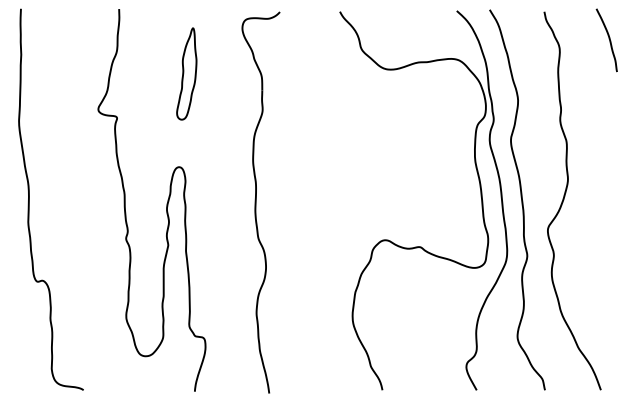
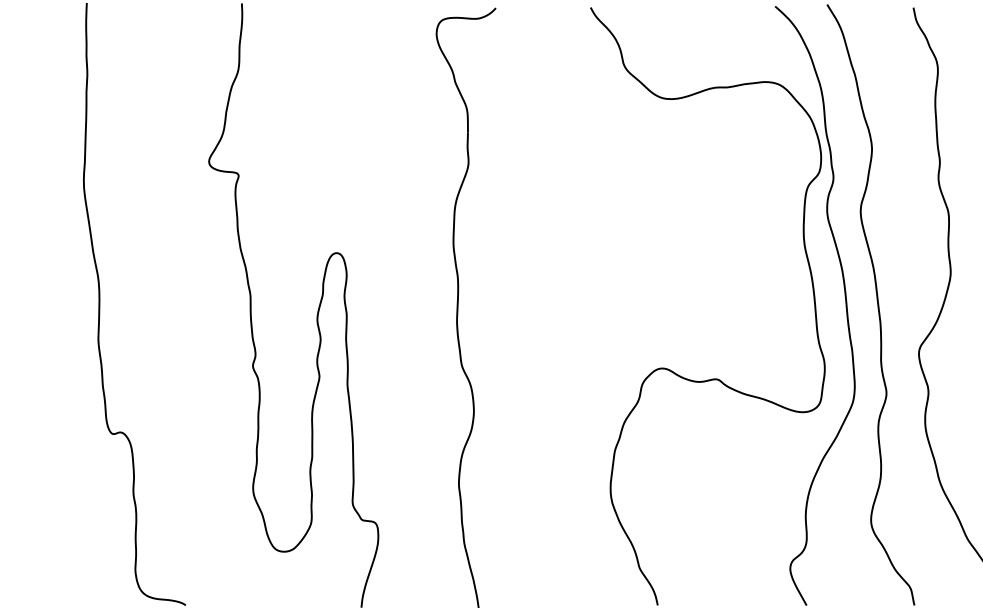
part: (186, 73) -> (348, 105), removed

